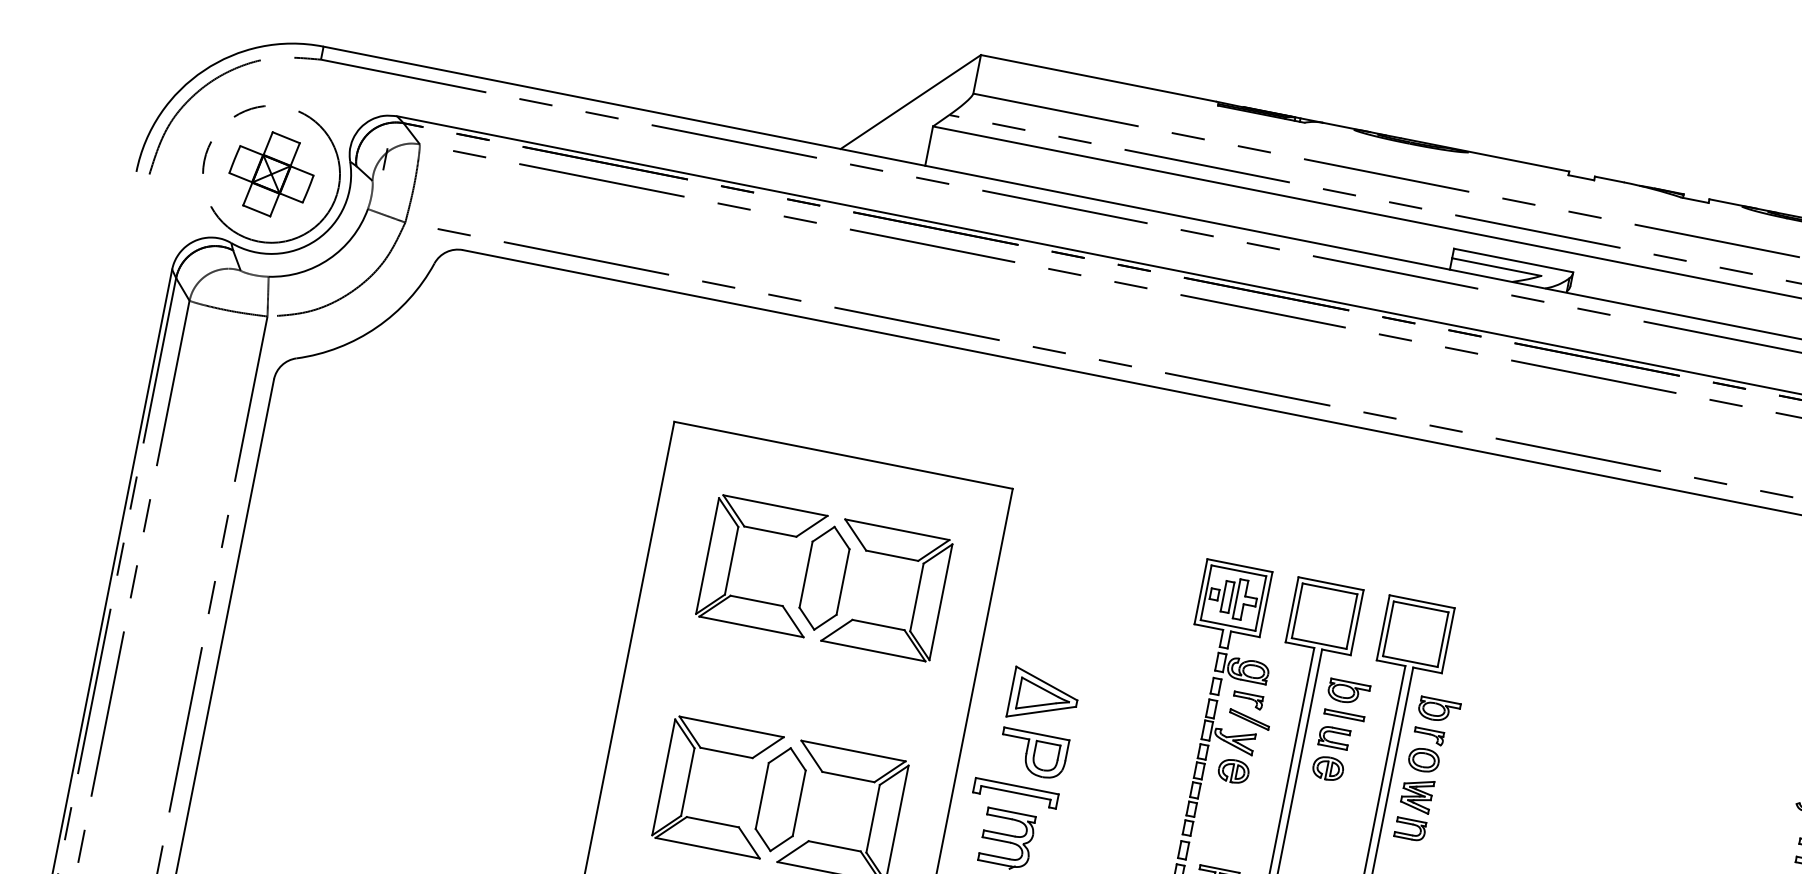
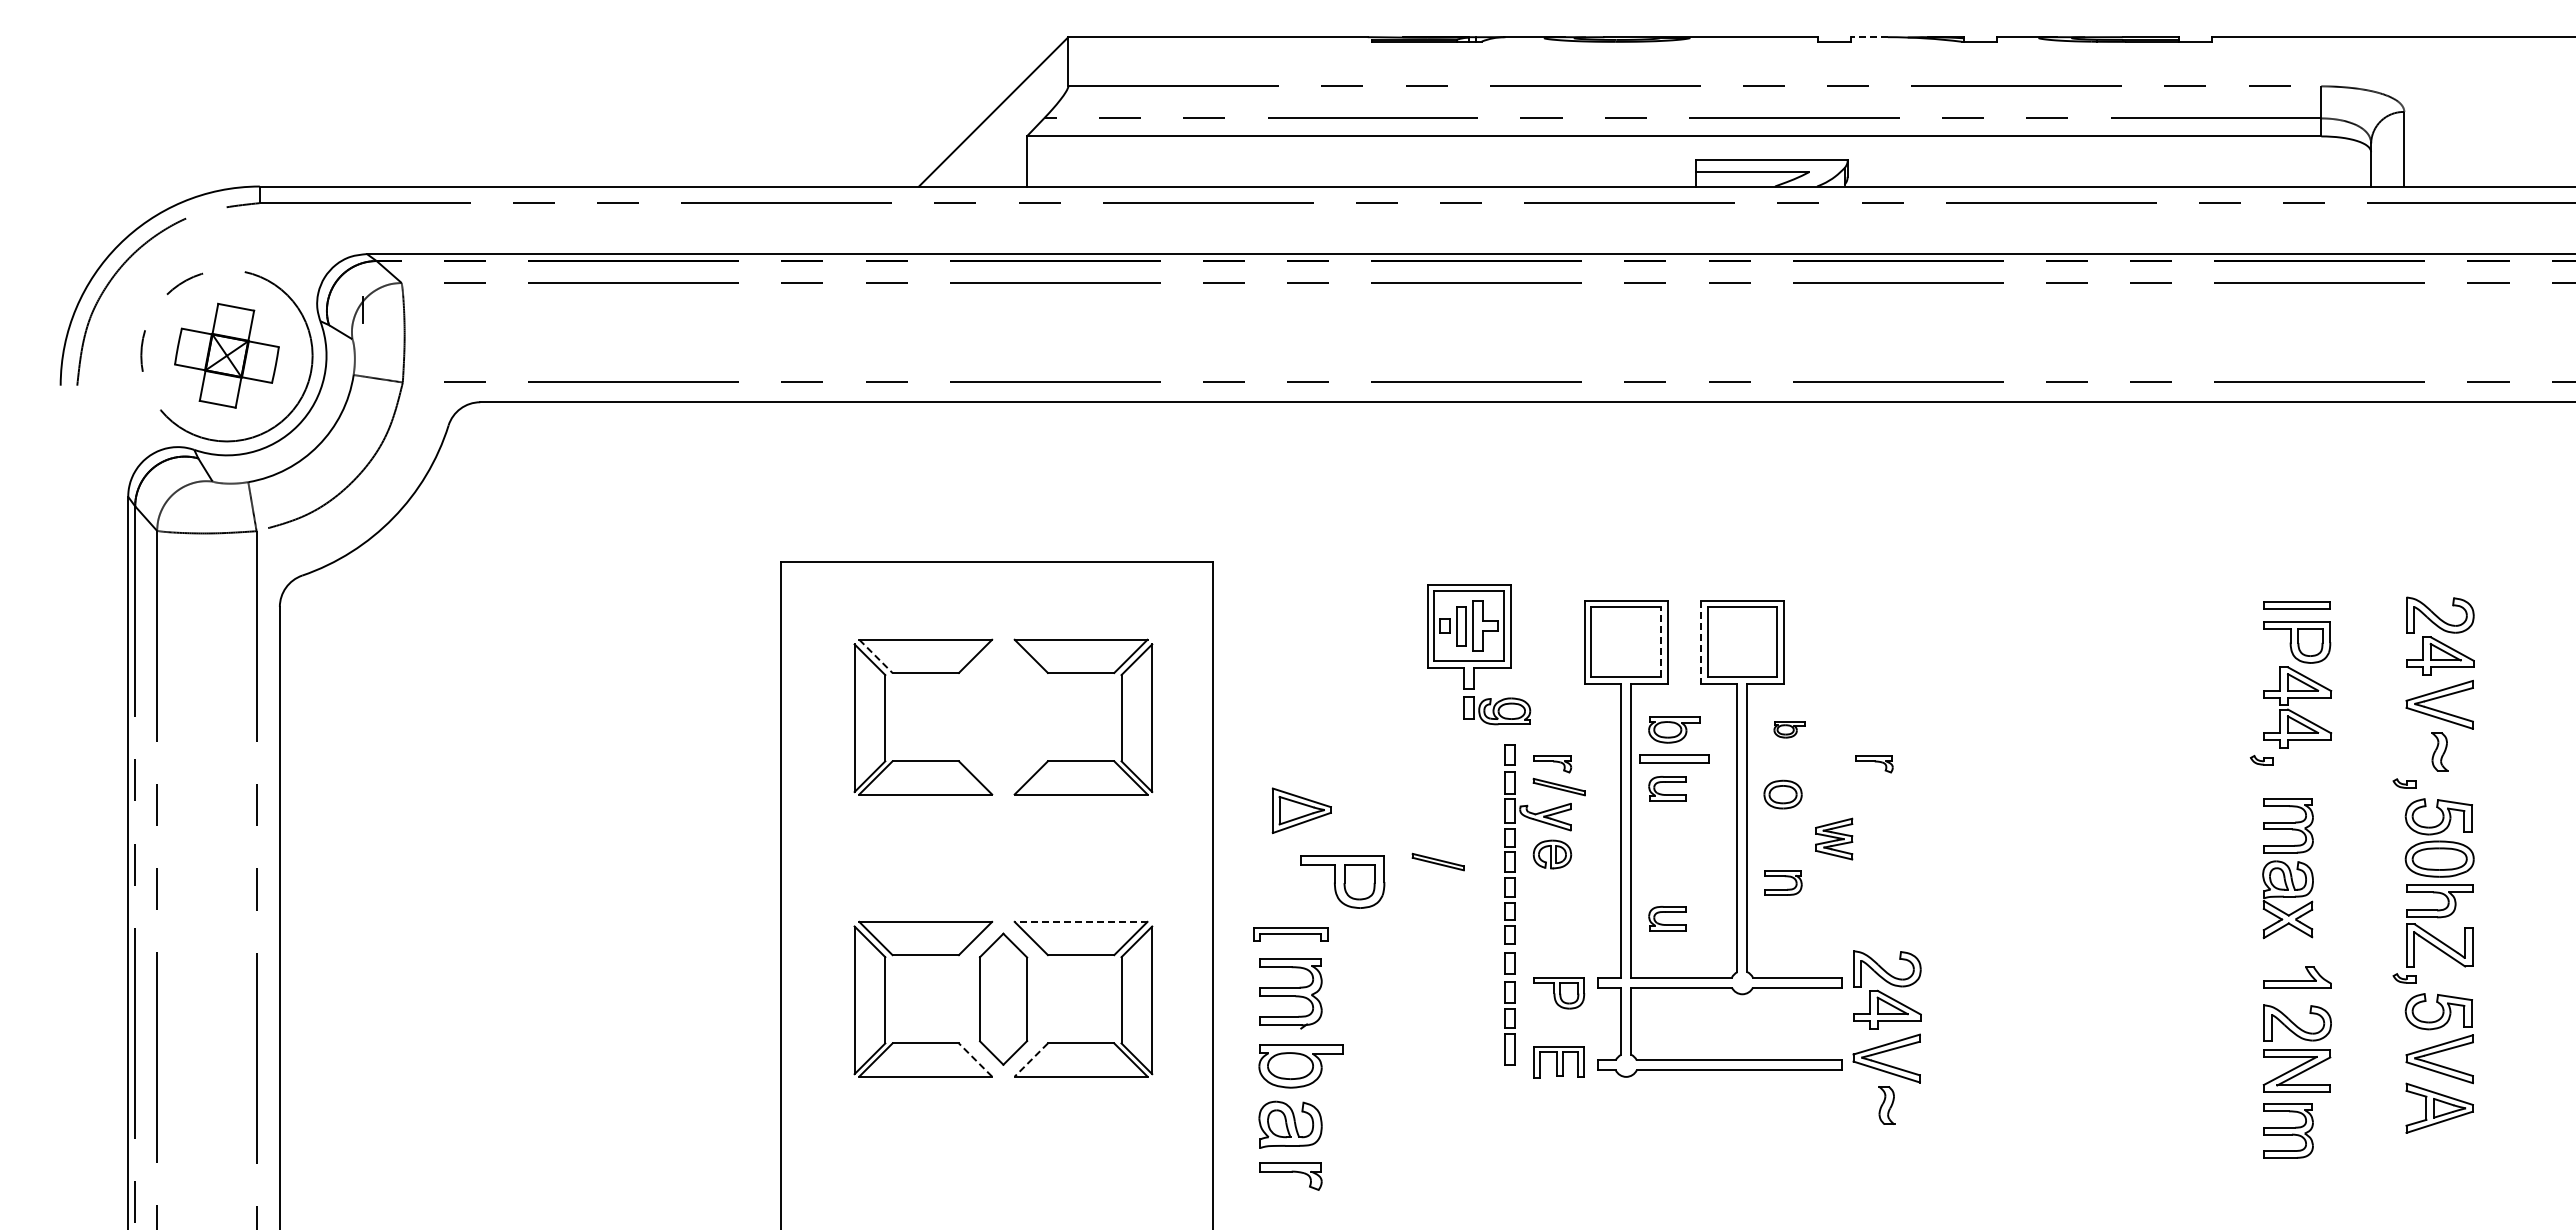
line: (1608, 179) -> (1868, 37), solid -> dashed
line: (734, 511) -> (876, 656), solid -> dashed
part: (824, 577) -> (1003, 716), removed
line: (1352, 621) -> (1661, 642), solid -> dashed
part: (1237, 622) -> (1479, 654), moved
line: (1382, 628) -> (1700, 642), solid -> dashed
part: (1043, 697) -> (1301, 810), size x0.7
part: (1439, 710) -> (1789, 729), size x0.6
part: (1344, 714) -> (1674, 758), size x1.4
part: (1428, 736) -> (1874, 764), moved
line: (853, 750) -> (1080, 921), solid -> dashed
part: (1032, 753) -> (1342, 881), moved
part: (1142, 758) -> (1437, 861), added
part: (1328, 768) -> (1667, 827), removed
part: (1015, 793) -> (1290, 934), size x0.7
part: (1417, 794) -> (1834, 838), moved
part: (1314, 839) -> (1667, 918), added
line: (749, 842) -> (975, 1059), solid -> dashed
line: (792, 851) -> (1030, 1060), solid -> dashed

